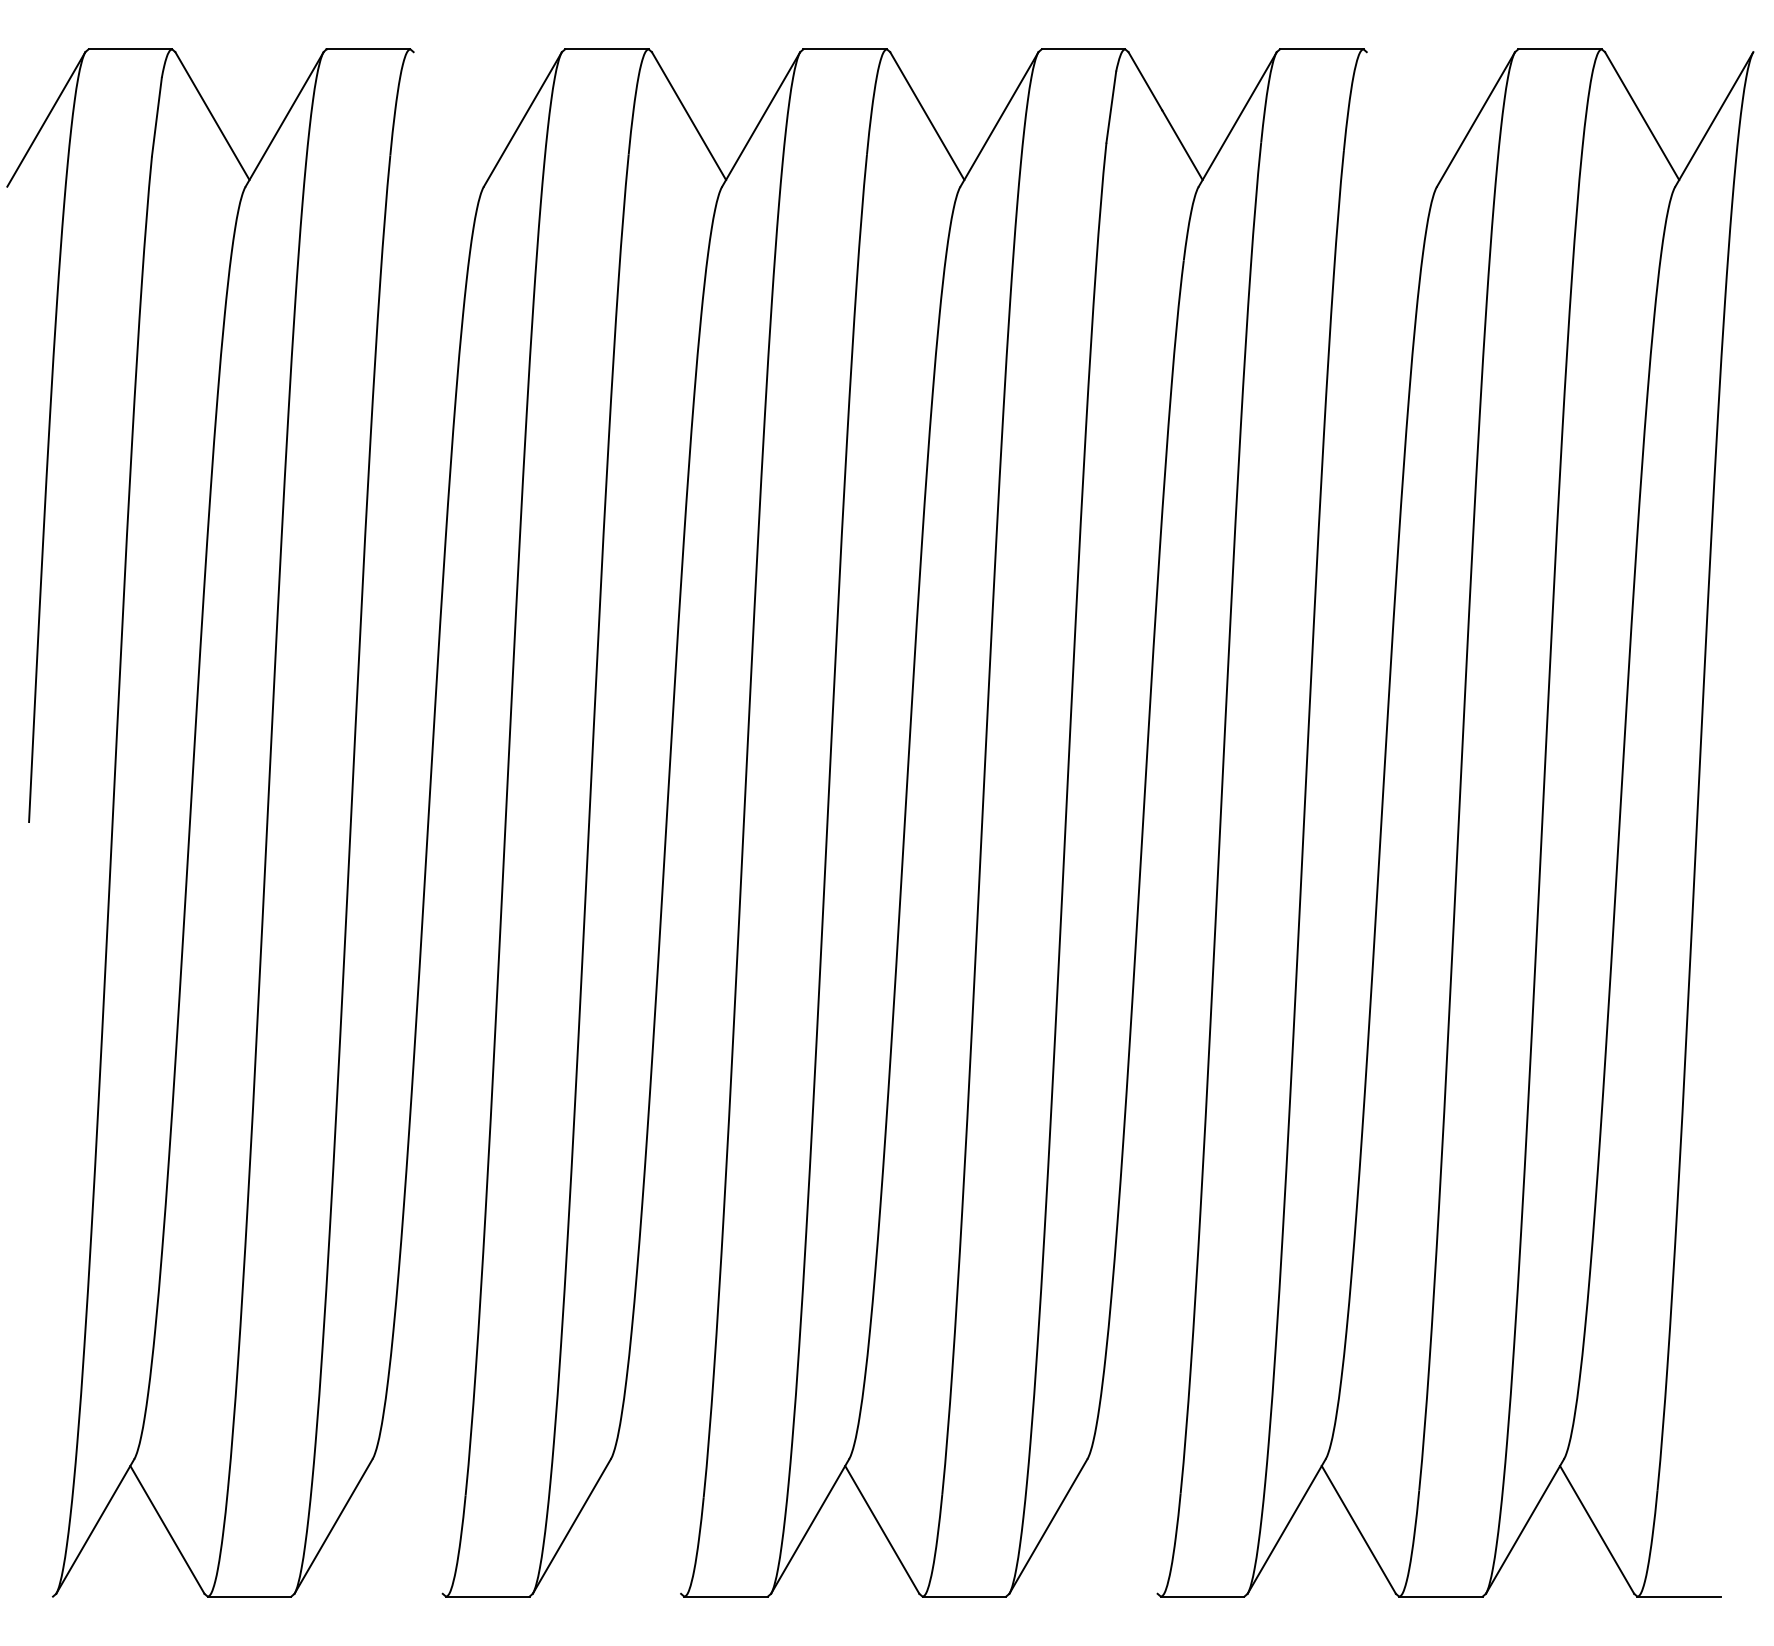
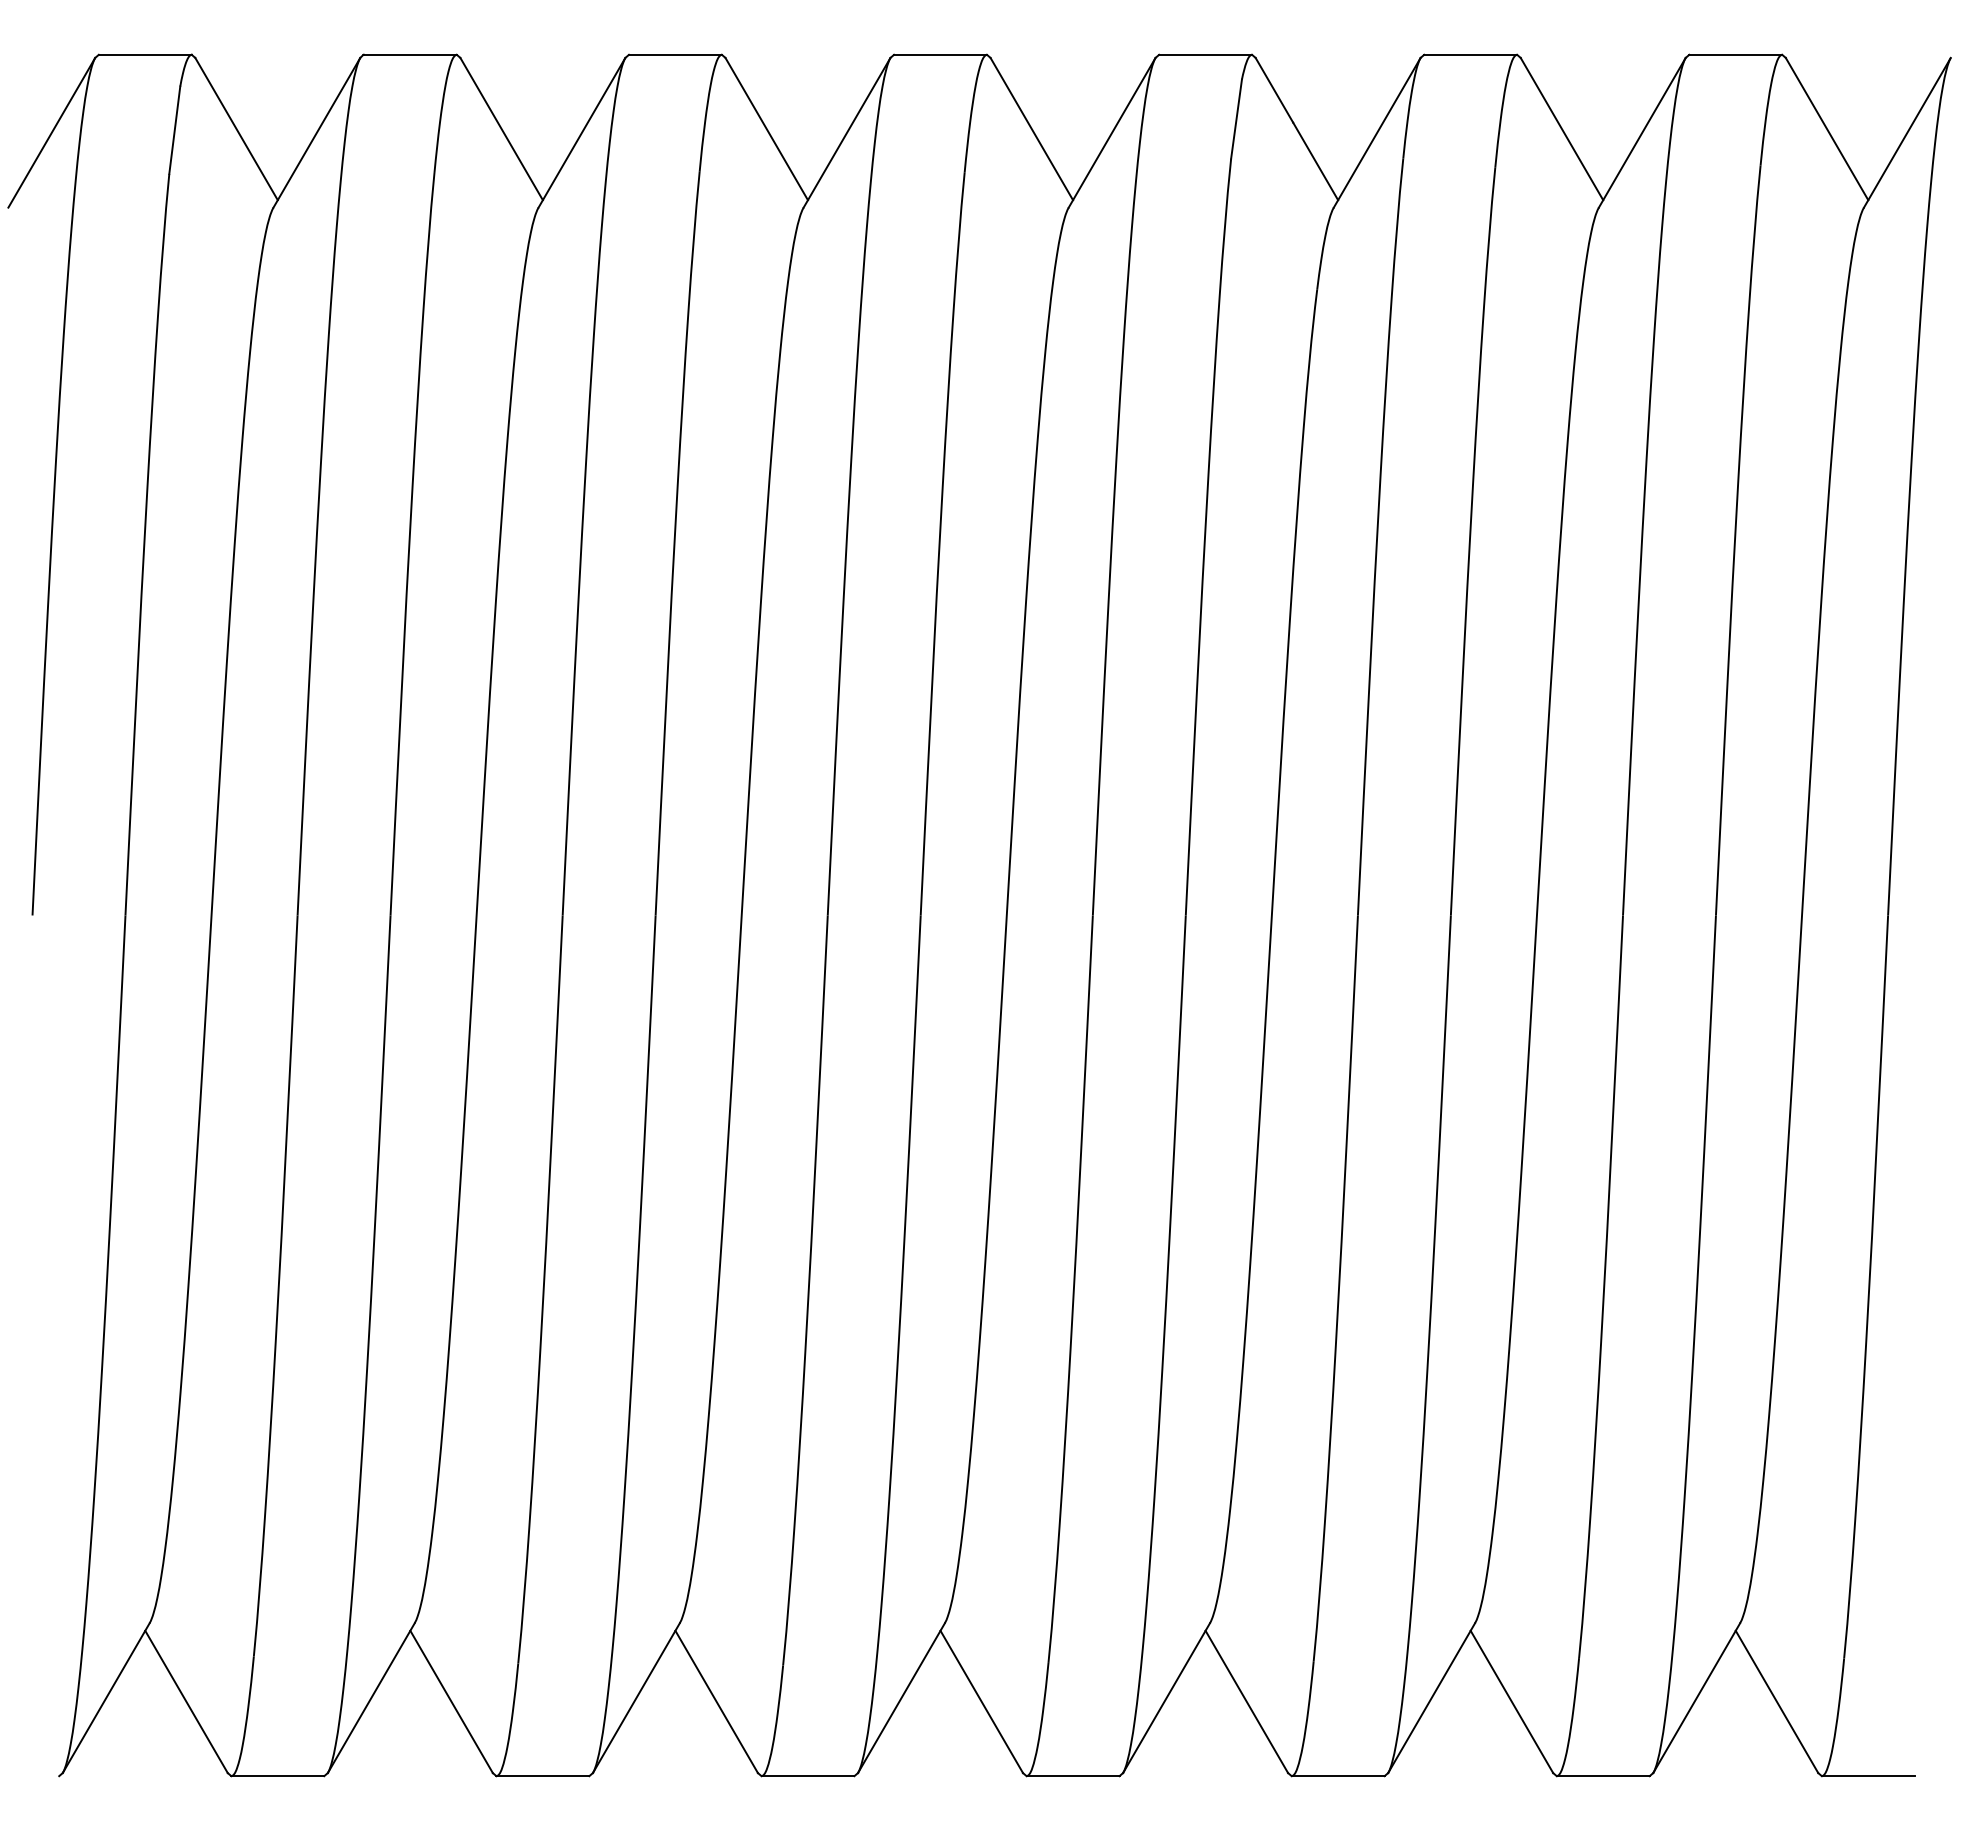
line: (450, 115) -> (501, 128), added
line: (1403, 115) -> (1561, 128), added
line: (405, 1529) -> (451, 1701), added
line: (643, 1529) -> (716, 1701), added
line: (1120, 1529) -> (1246, 1701), added

